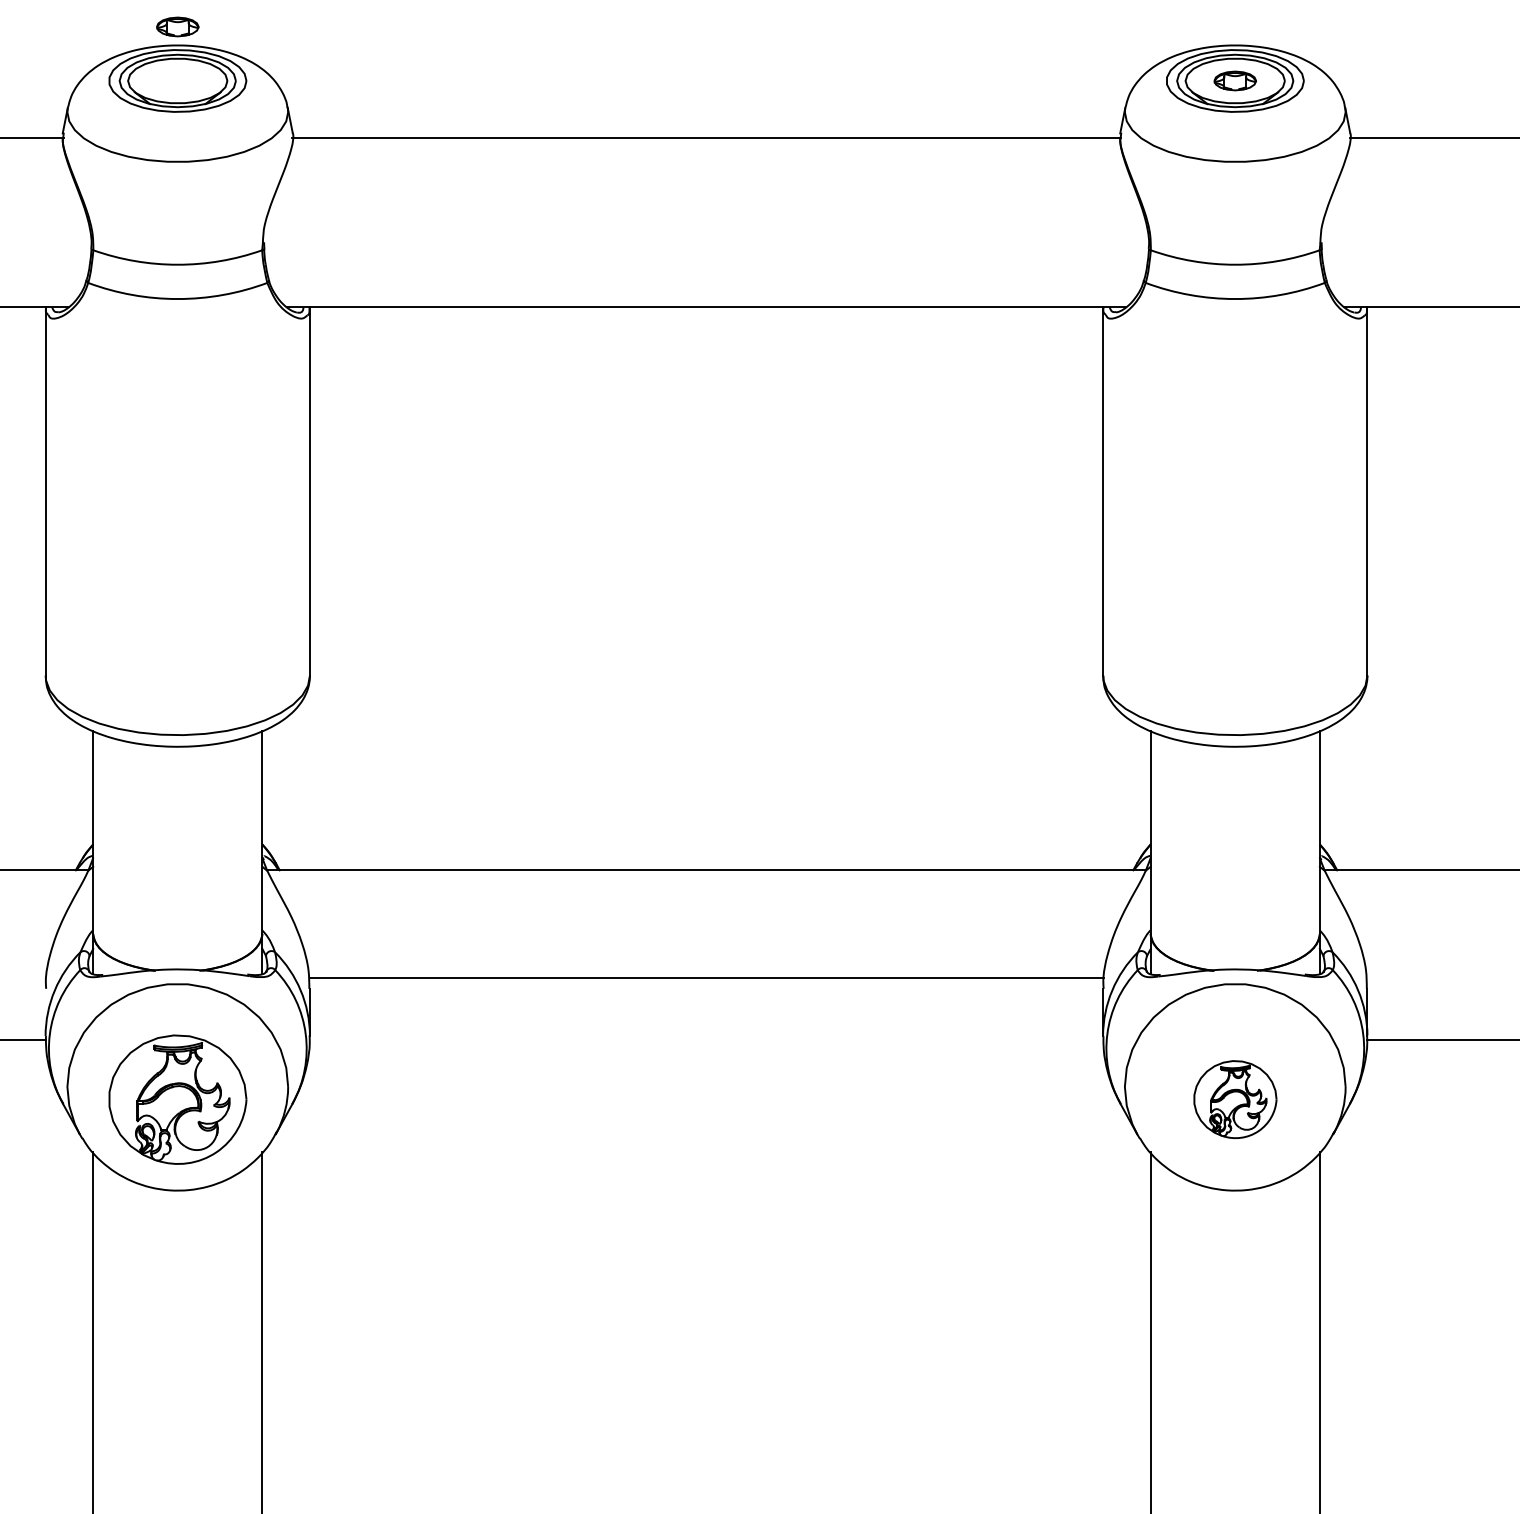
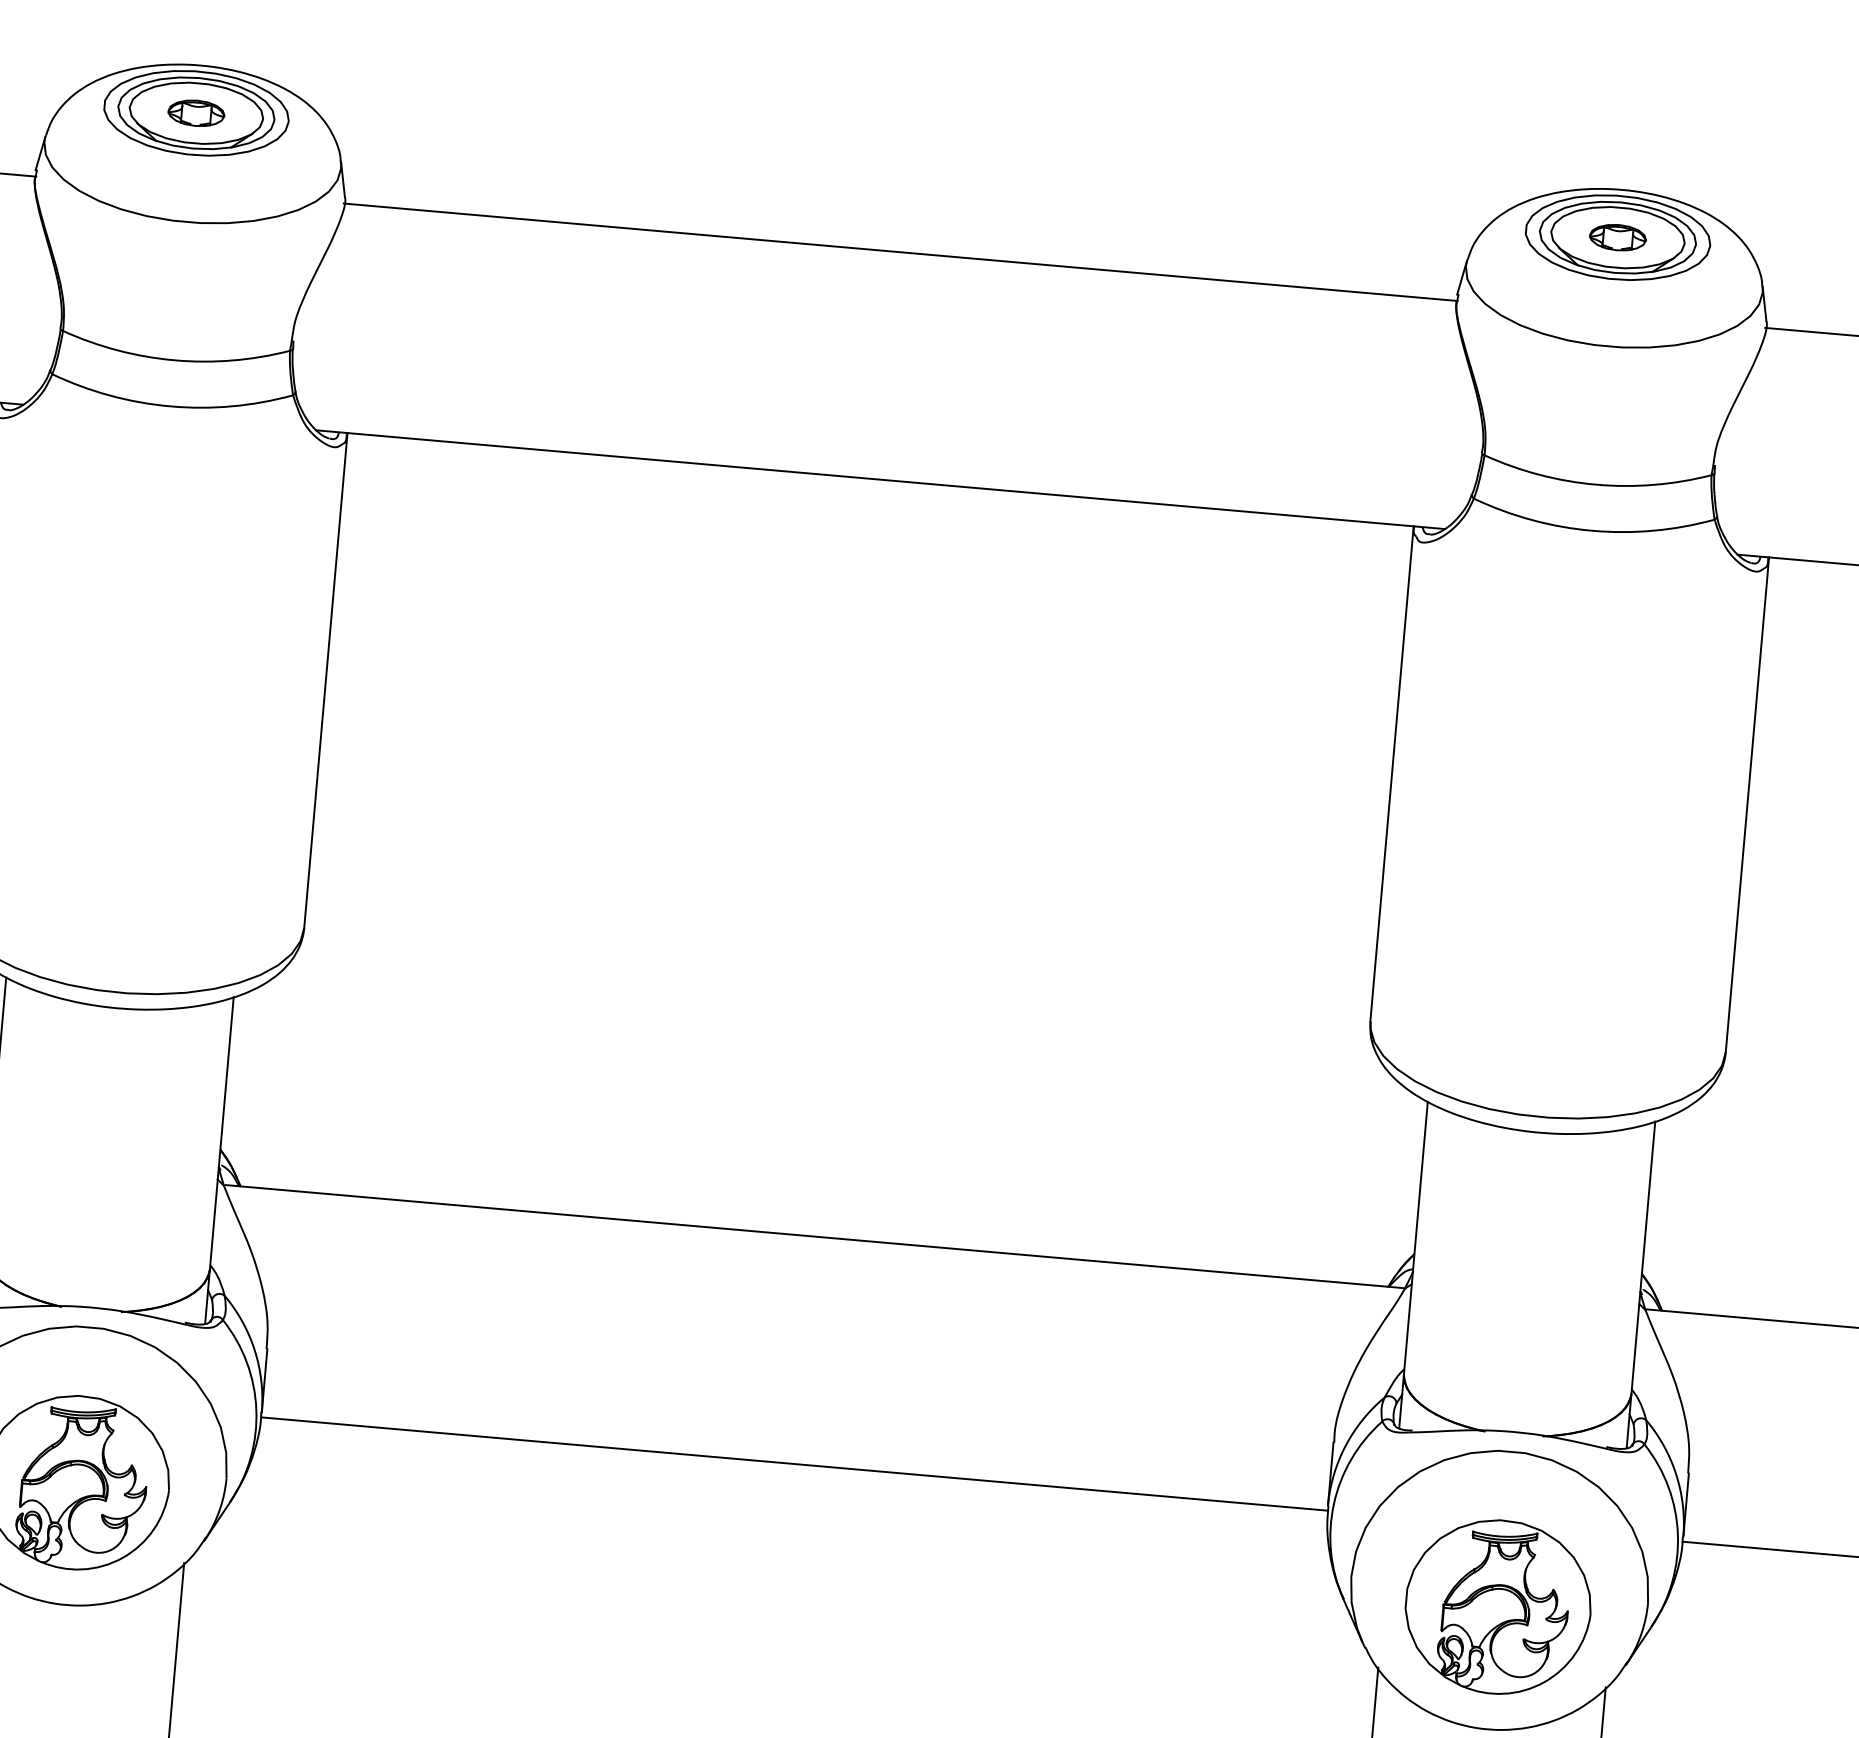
part: (177, 26) -> (196, 112), moved
line: (706, 977) -> (794, 1463), moved
part: (1235, 1099) -> (1498, 1606), size x1.67

